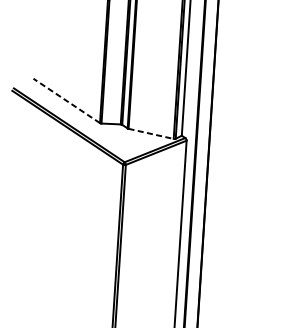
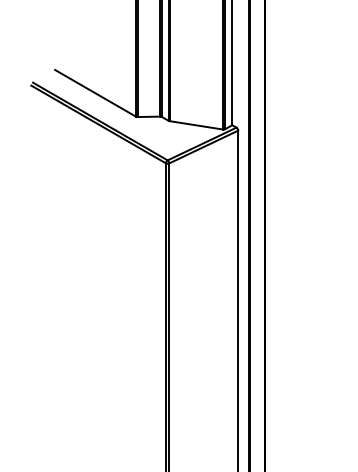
line: (66, 101) -> (95, 93), dashed -> solid
line: (151, 134) -> (196, 125), dashed -> solid

